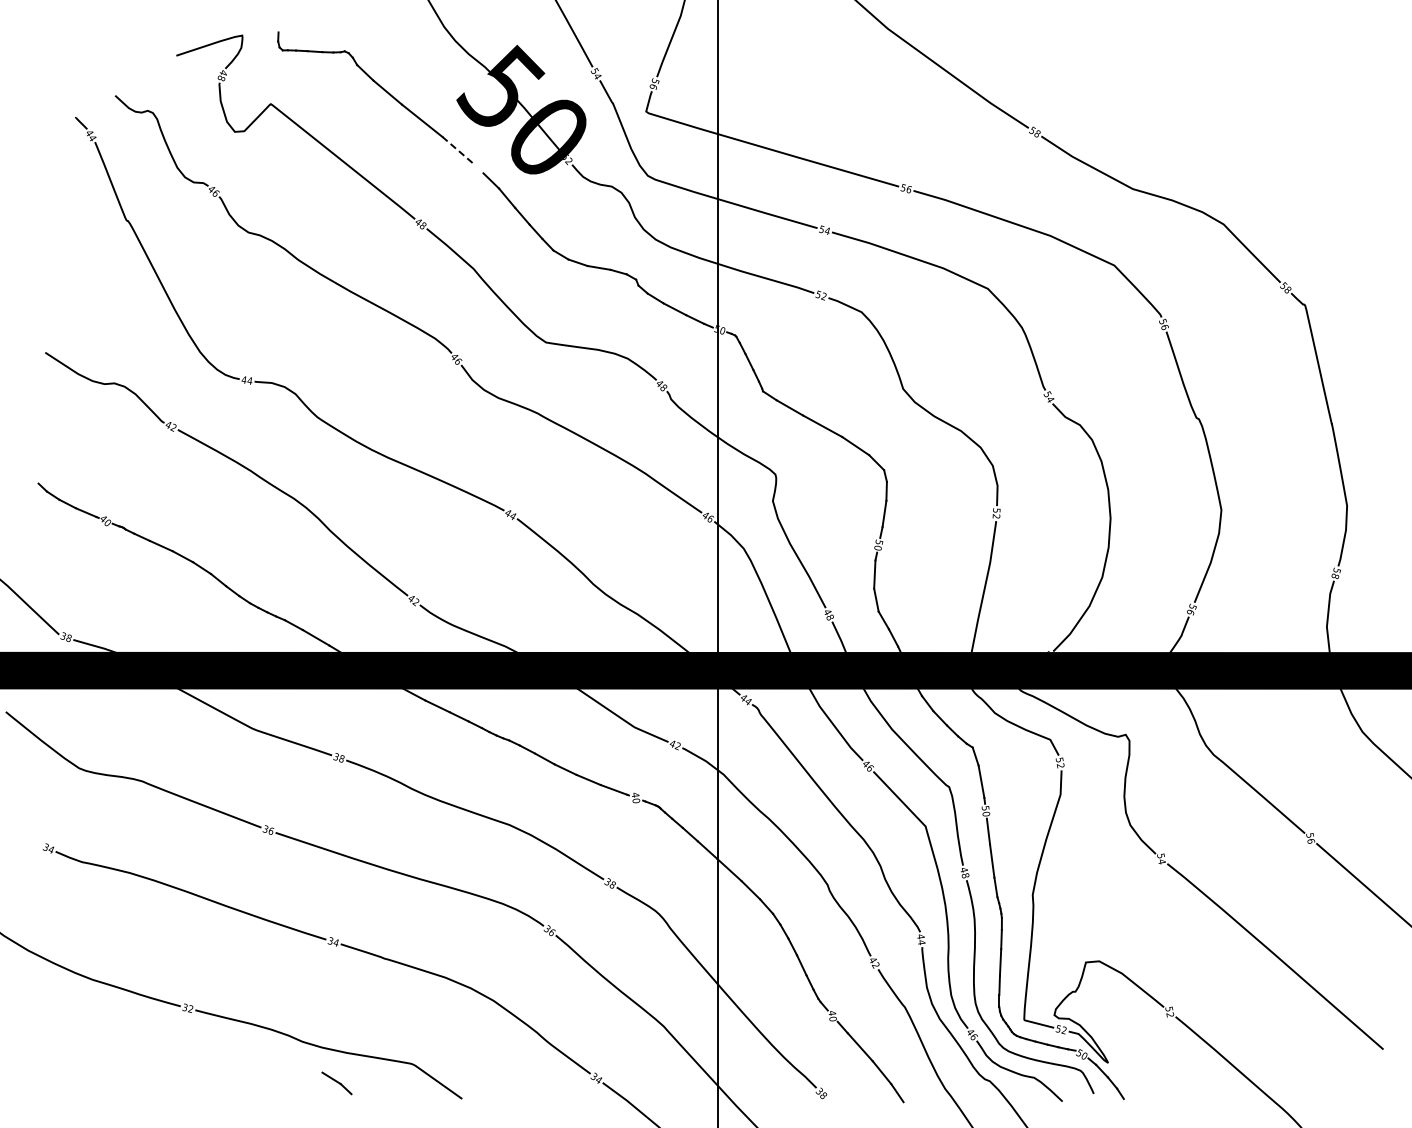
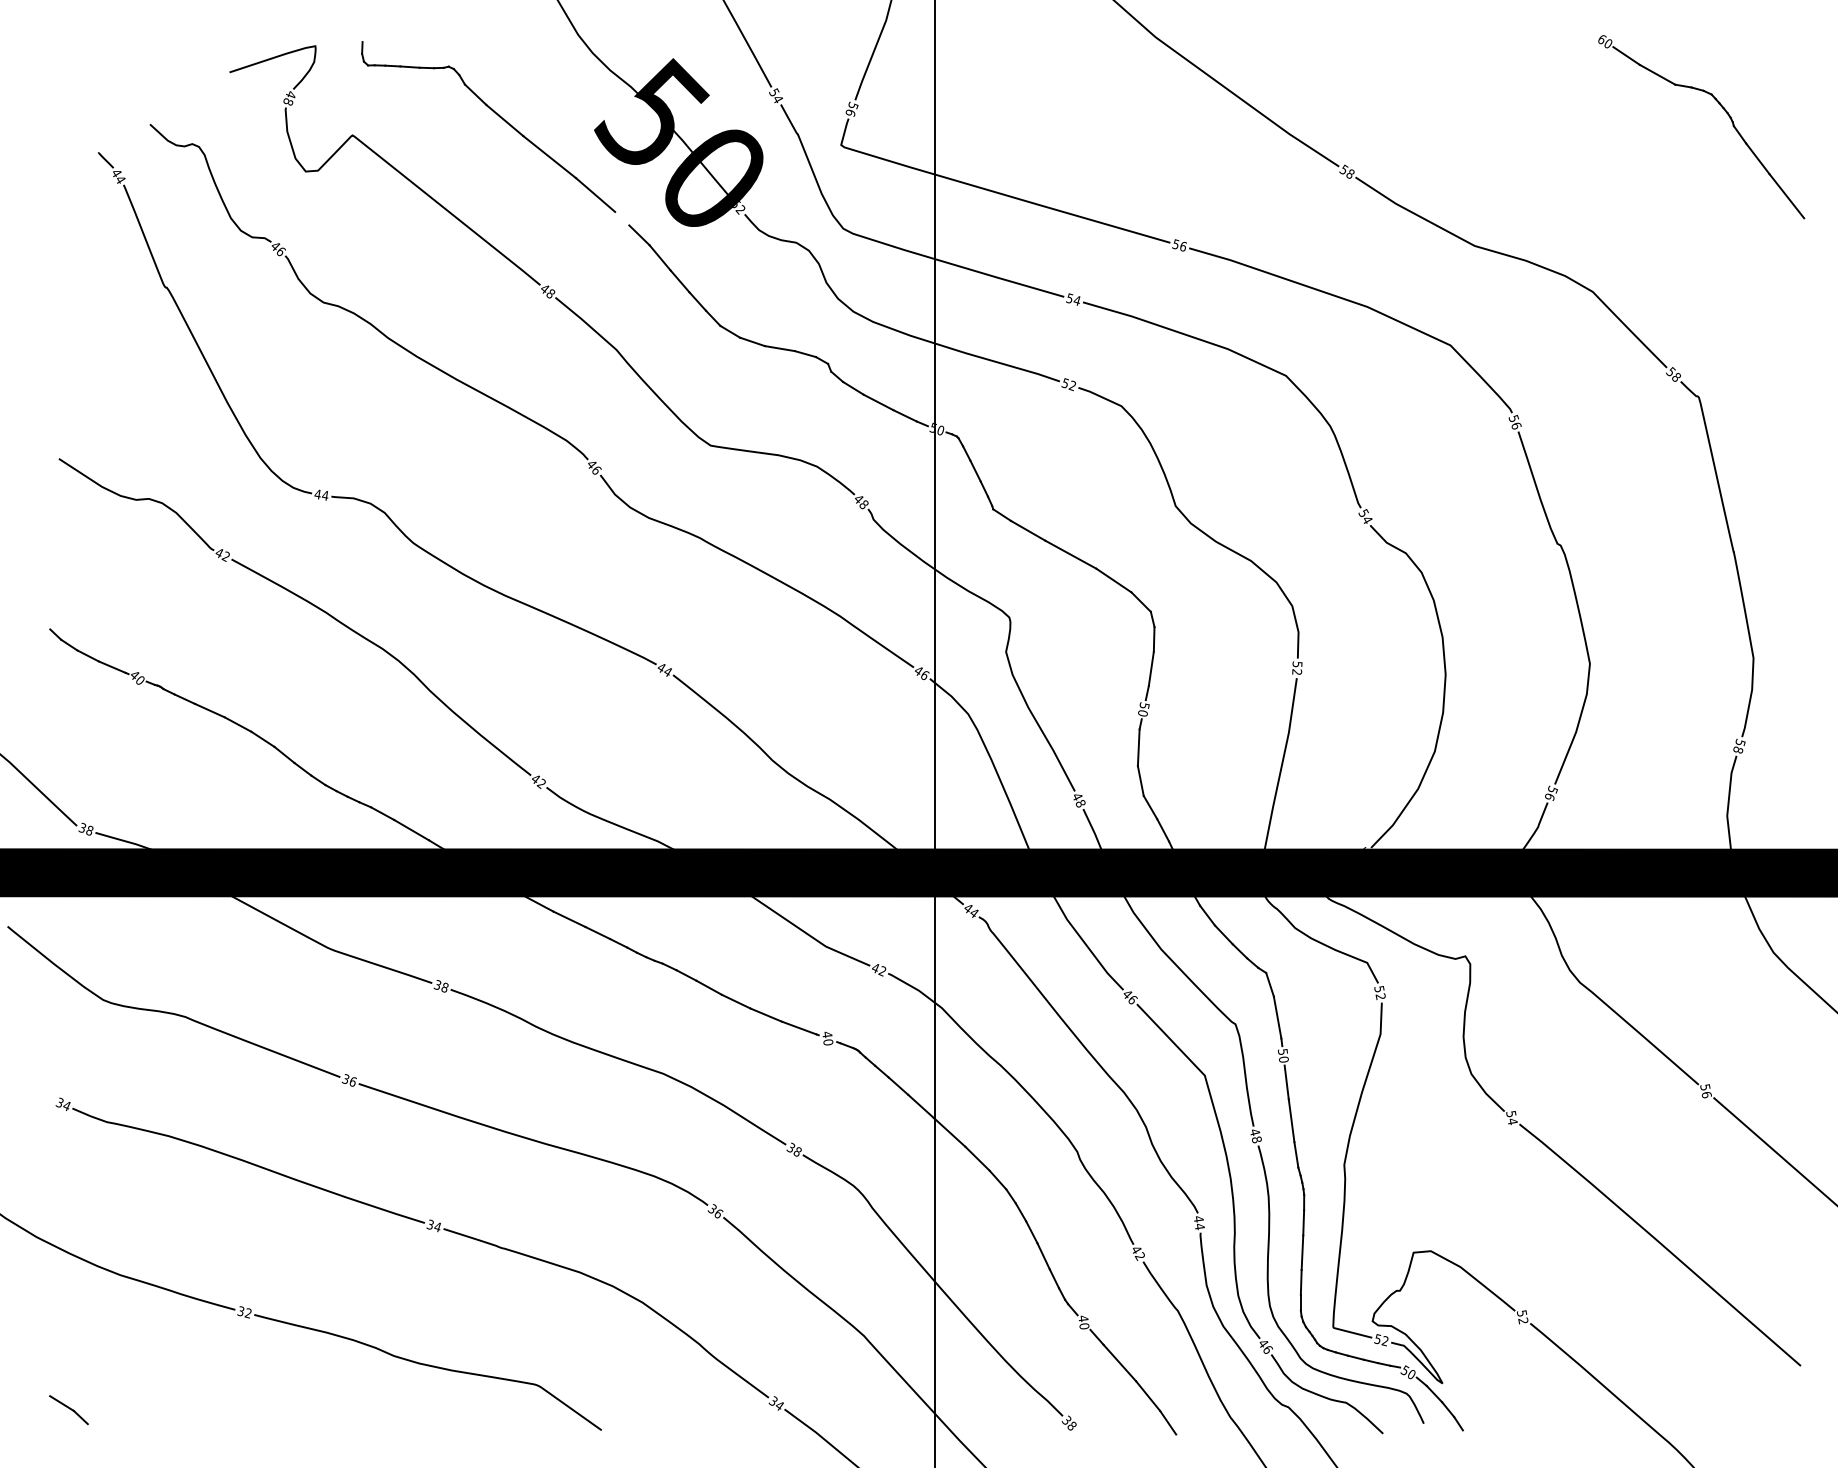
part: (1323, 84) -> (1722, 109), added
line: (457, 149) -> (595, 194), dashed -> solid
part: (336, 1083) -> (68, 1410), moved

